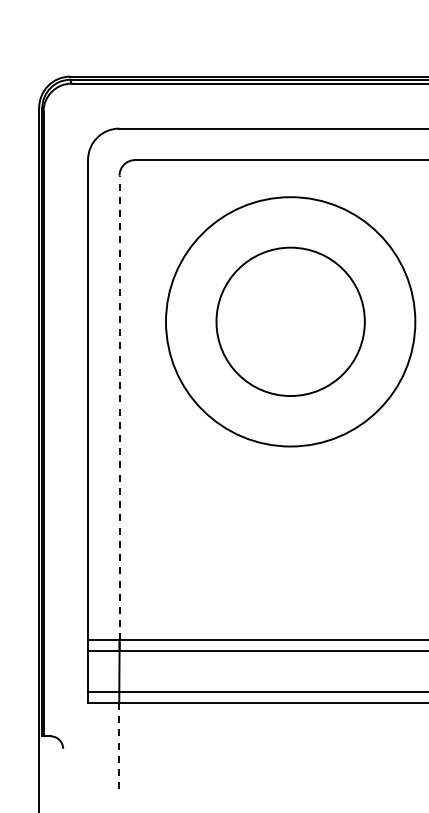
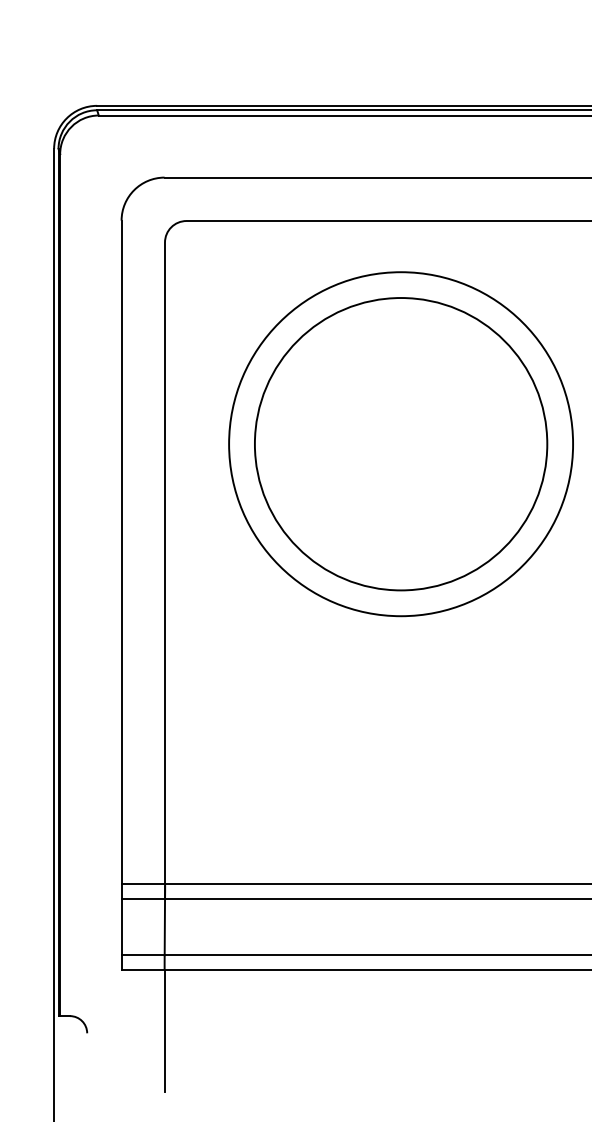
circle: (290, 321) -> (400, 443), size x1.43
line: (119, 407) -> (164, 562), dashed -> solid
line: (119, 747) -> (164, 1031), dashed -> solid

